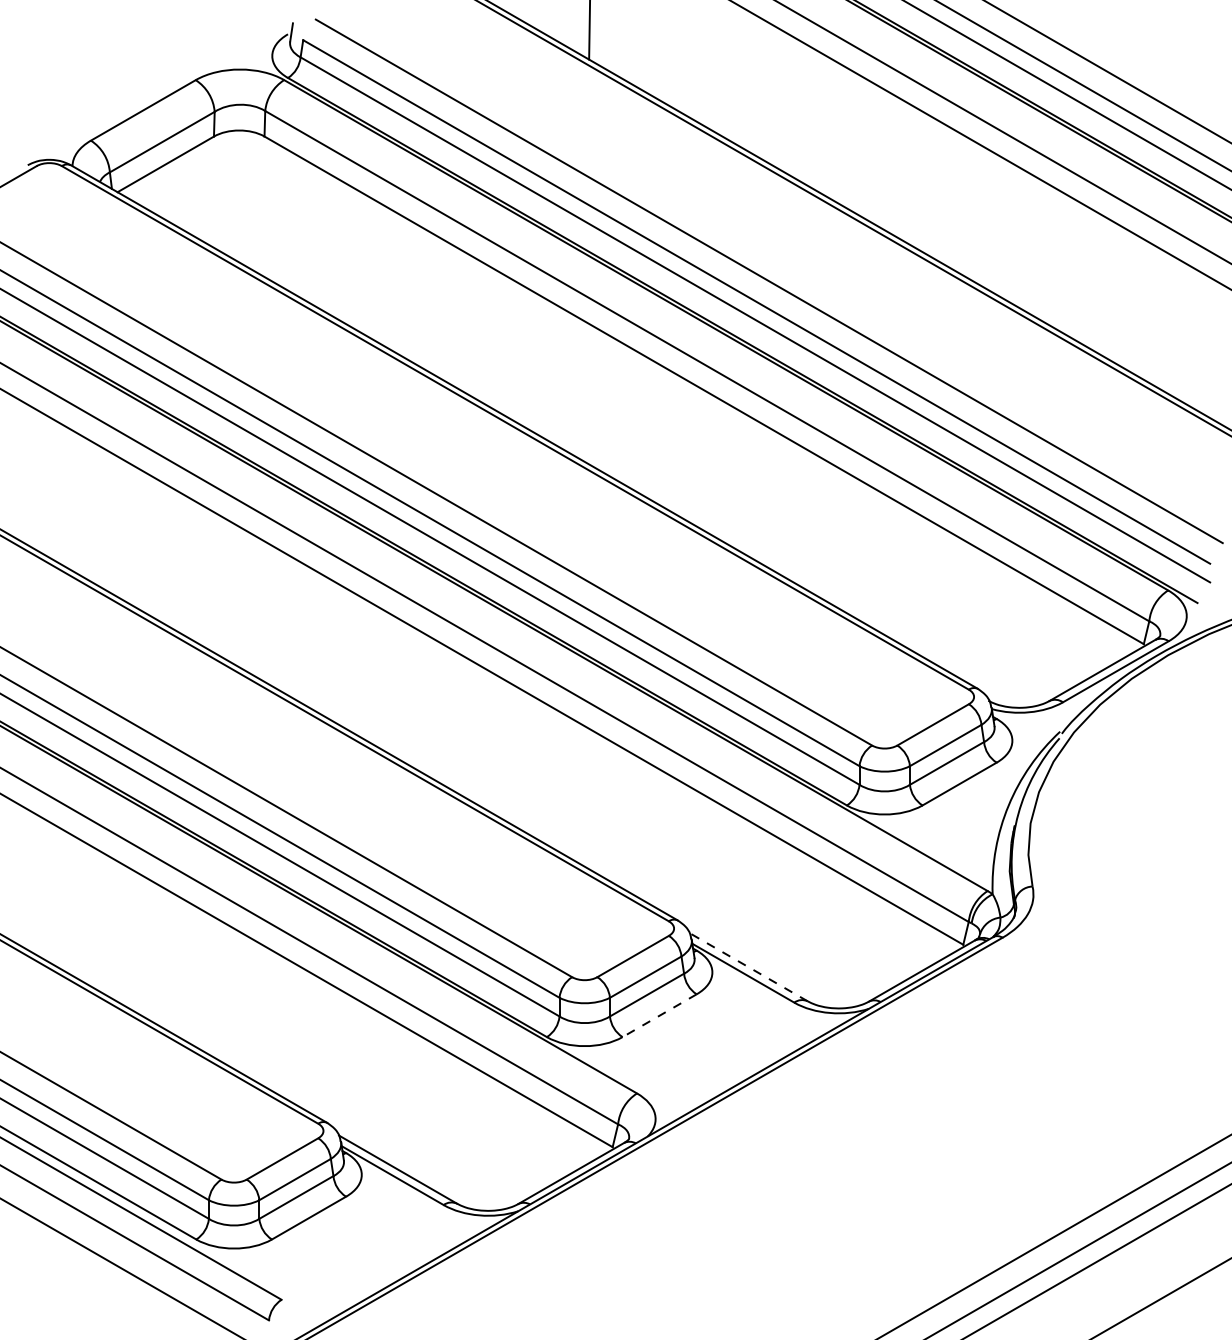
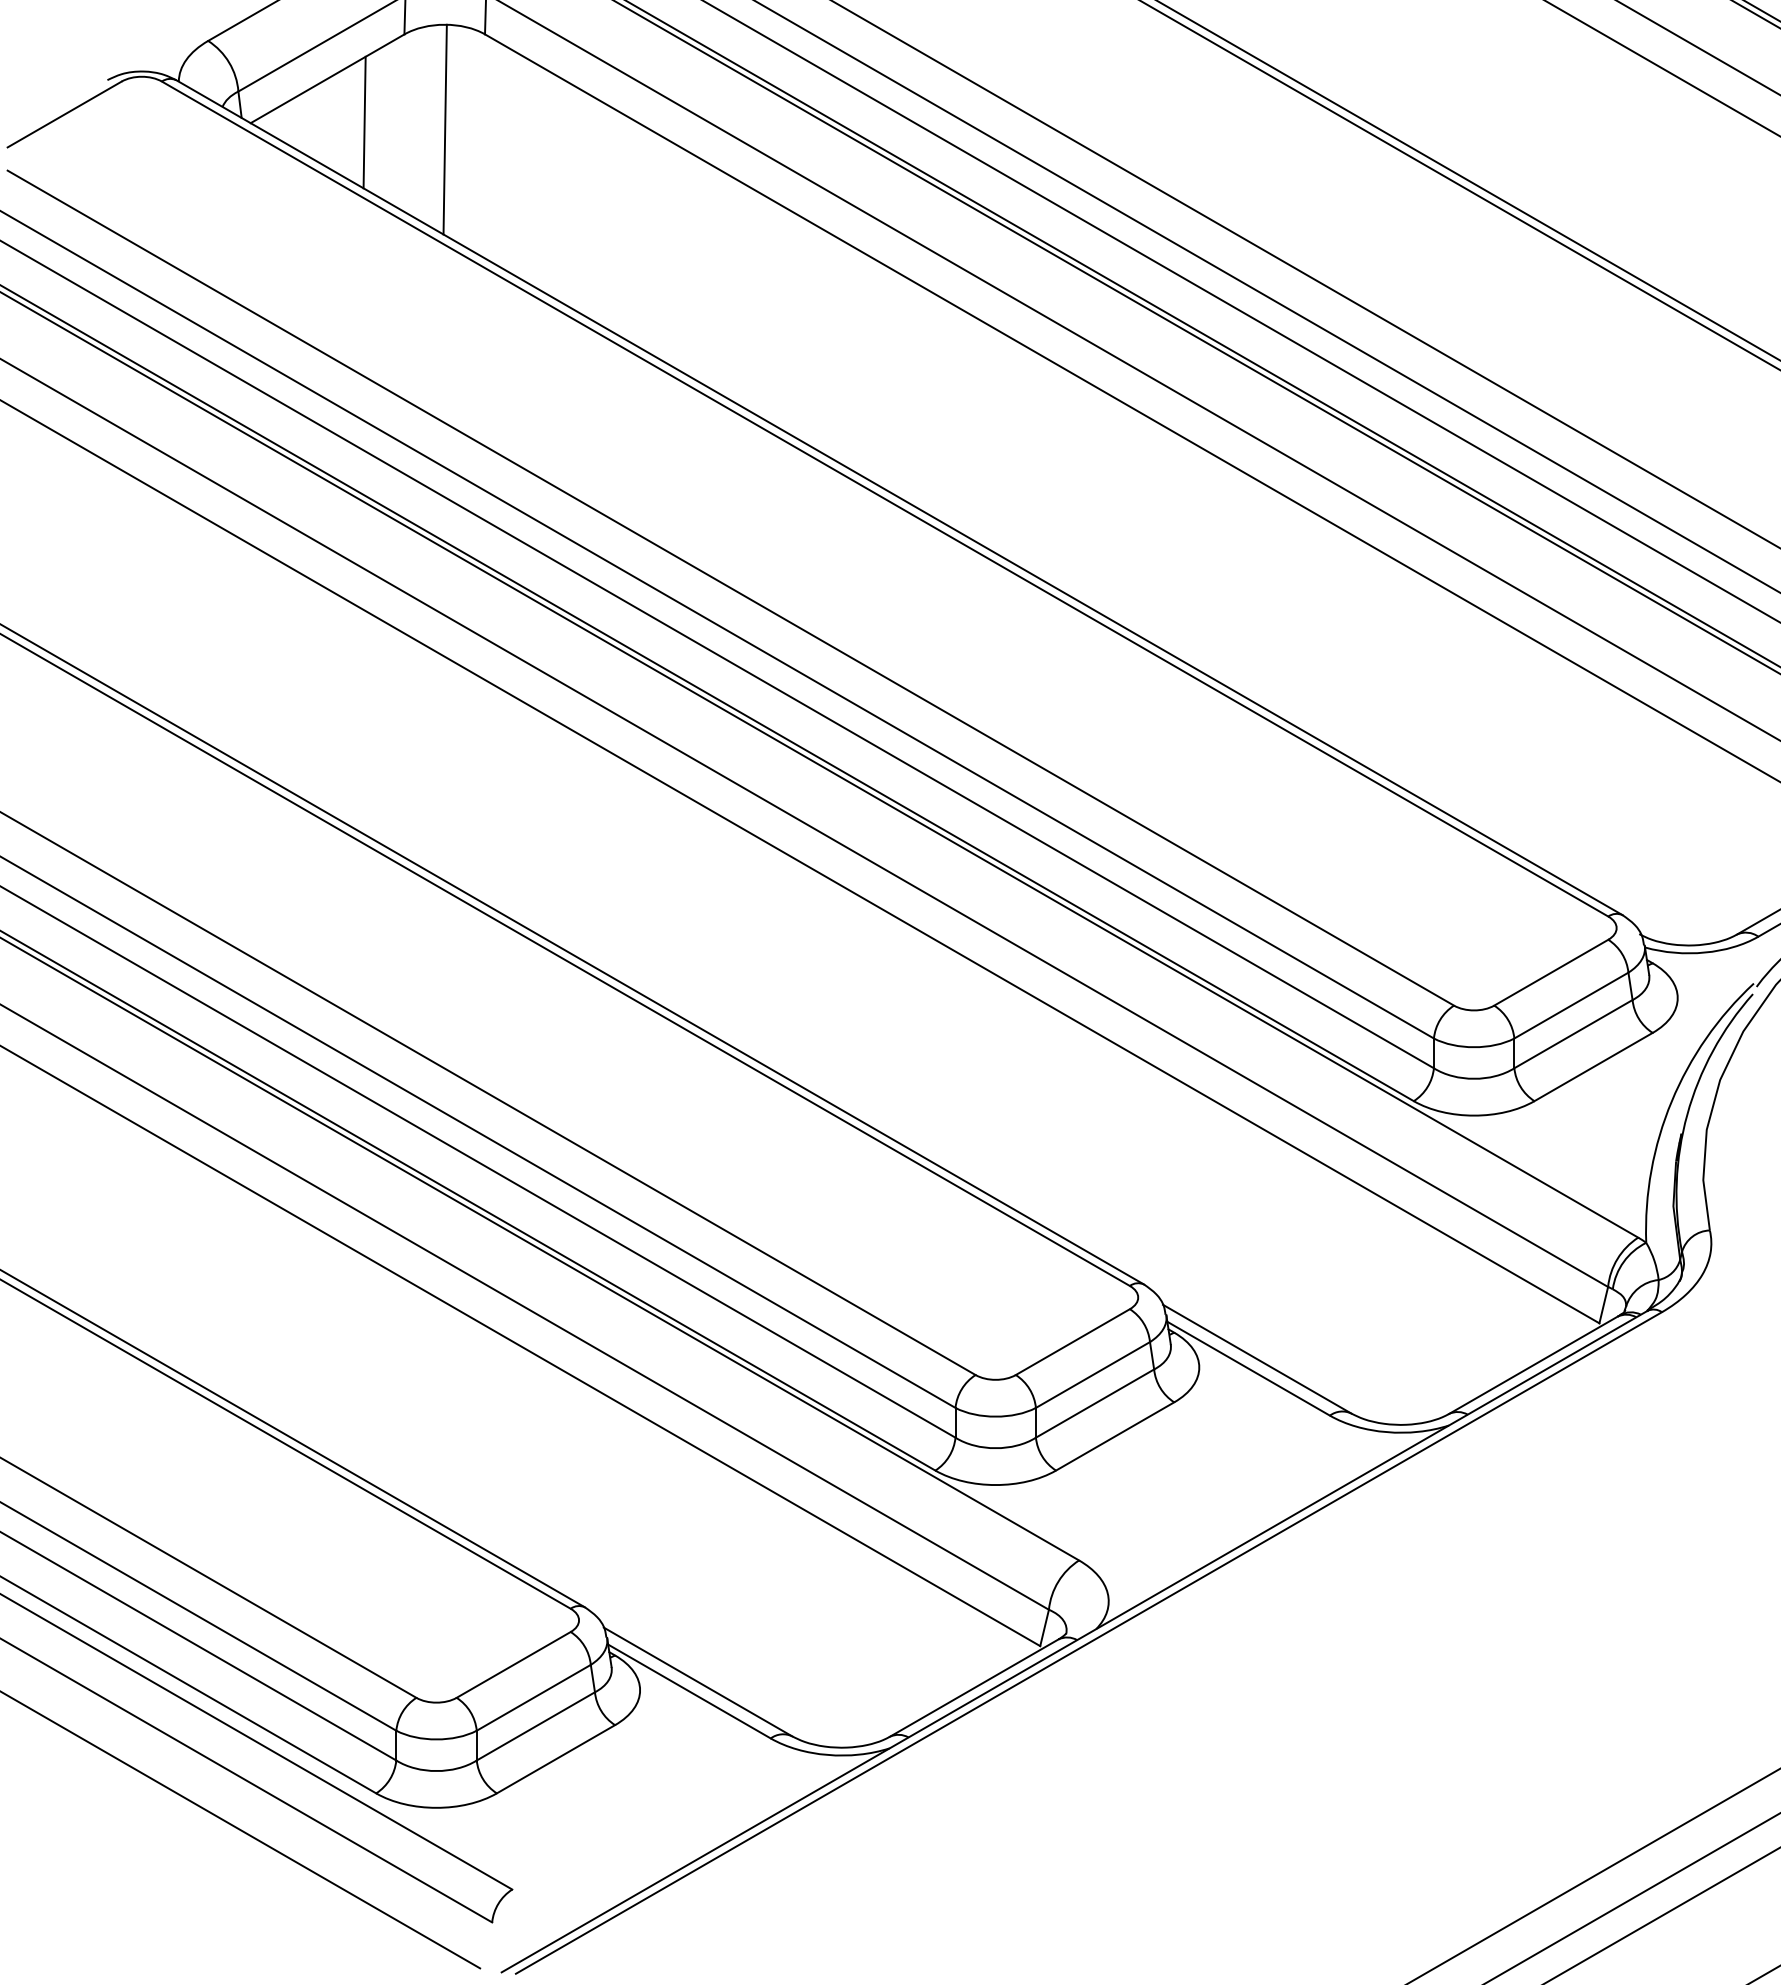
line: (188, 191) -> (363, 122), added
line: (239, 196) -> (445, 130), added
line: (748, 966) -> (1256, 1357), dashed -> solid
line: (659, 1015) -> (1114, 1436), dashed -> solid

